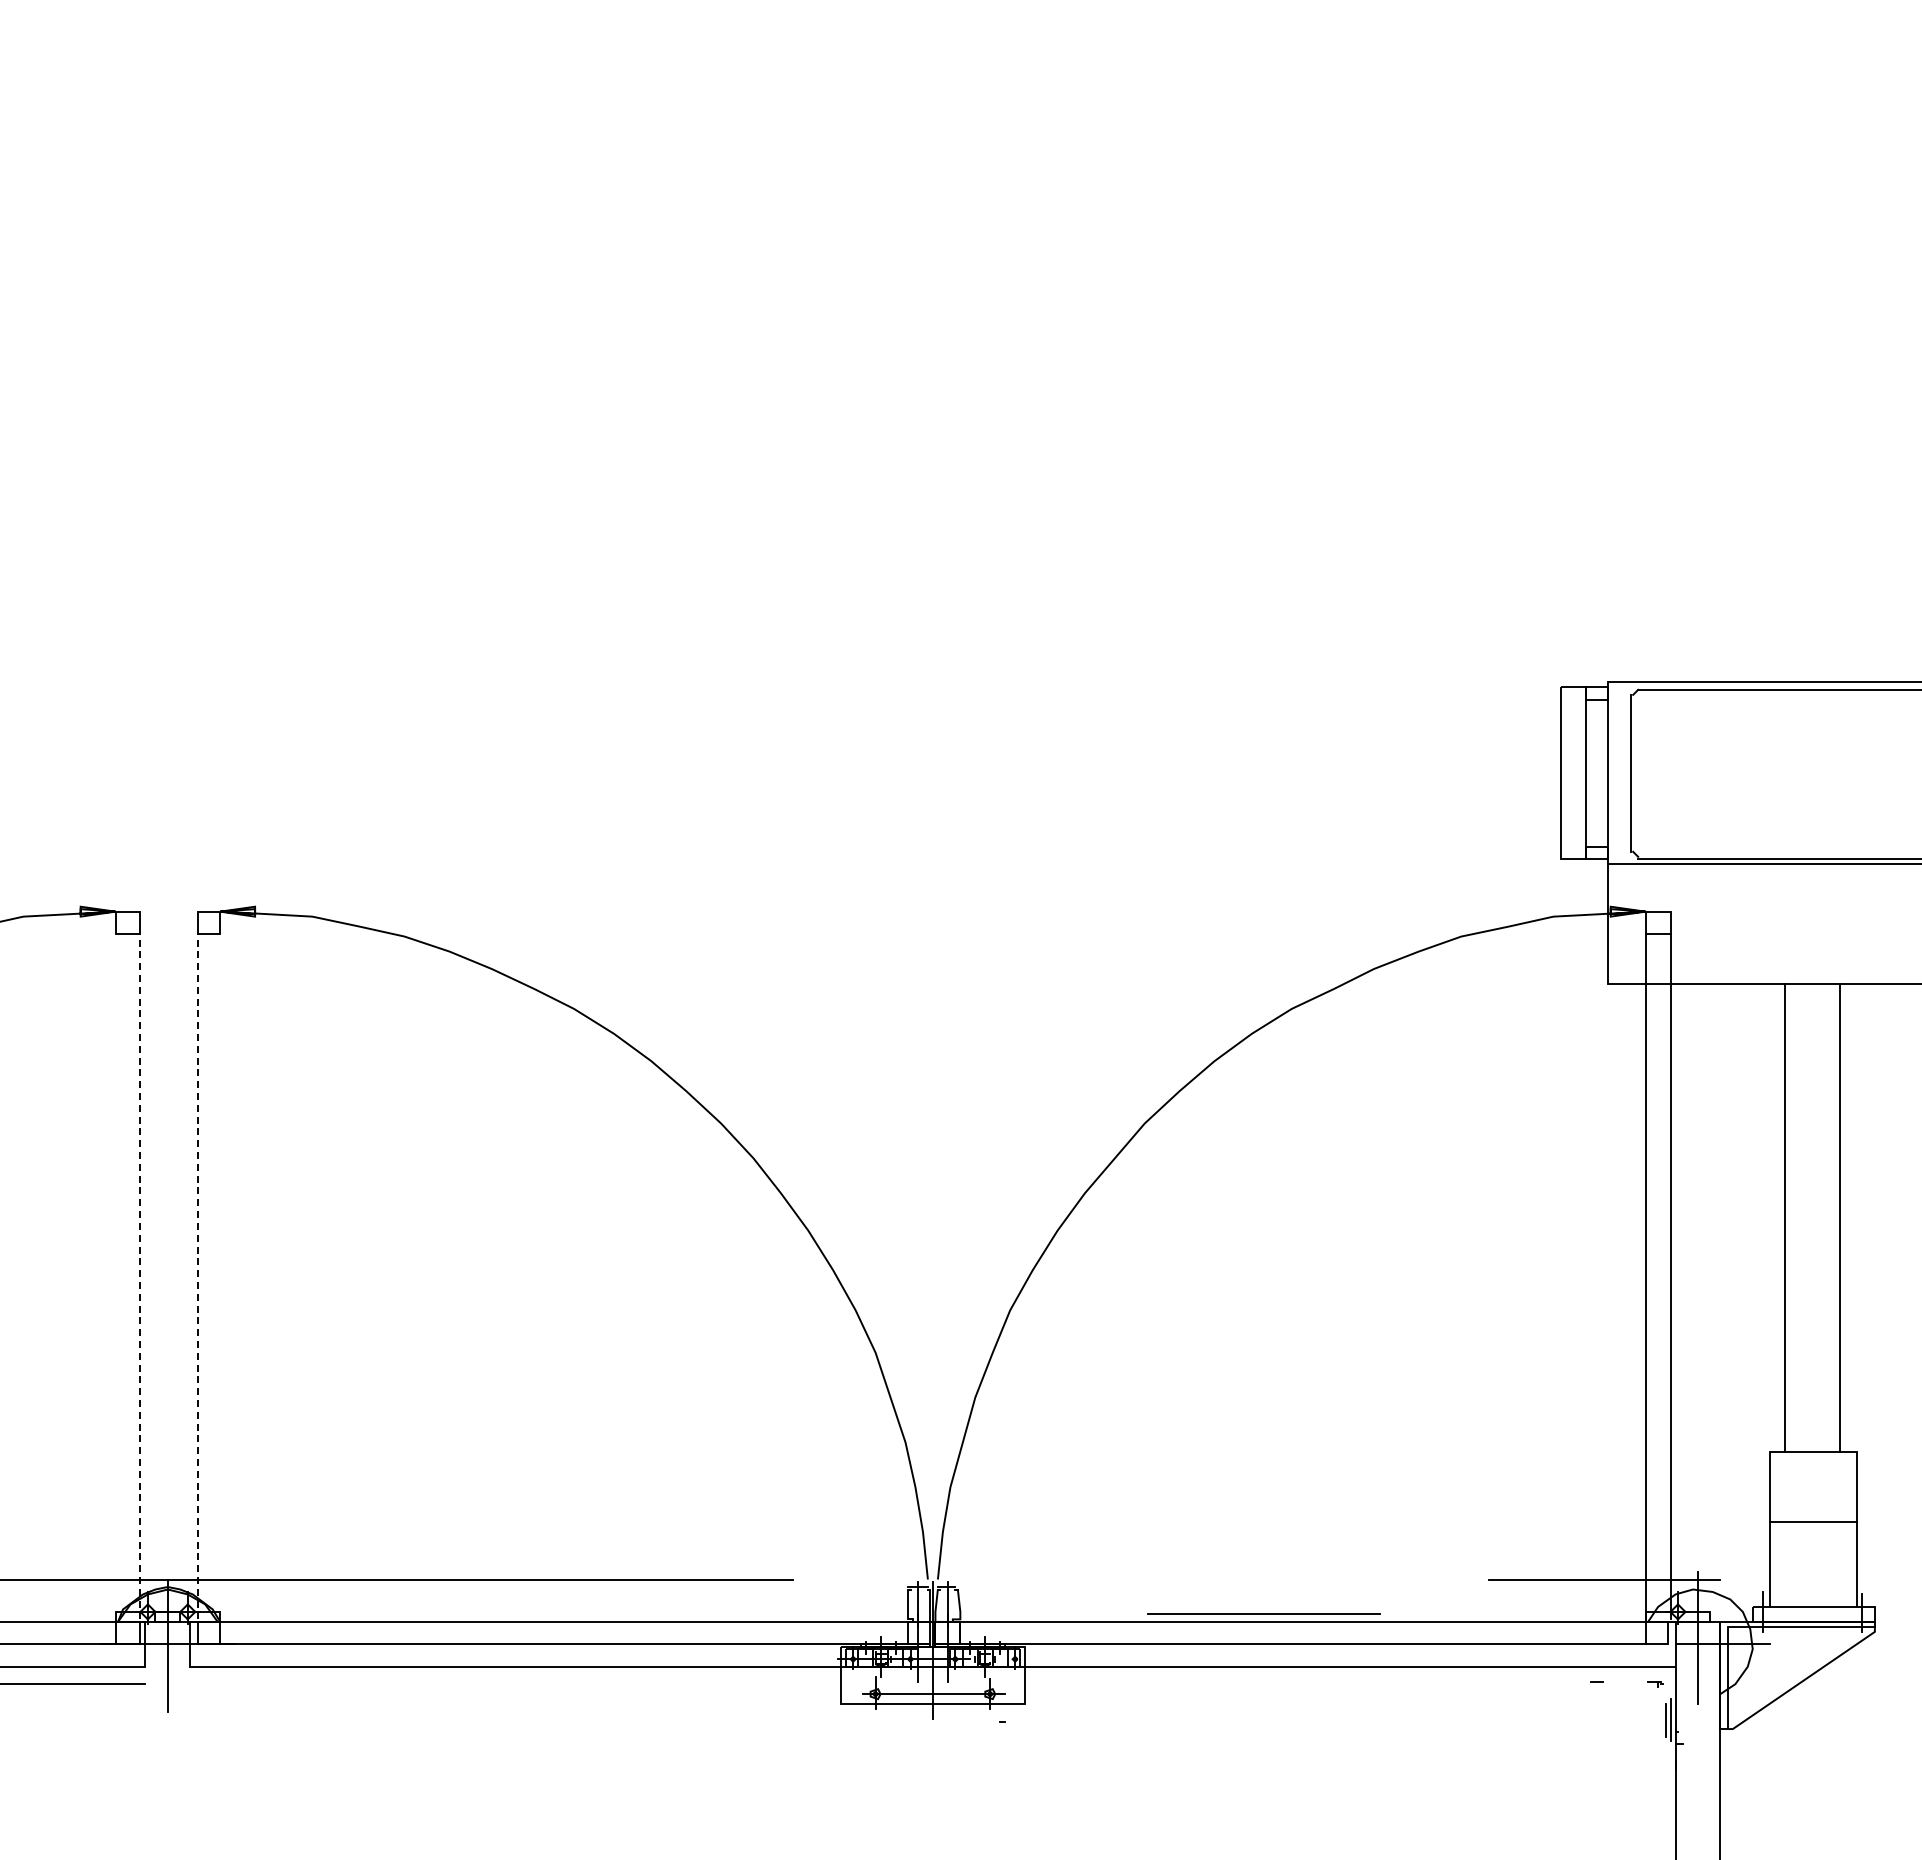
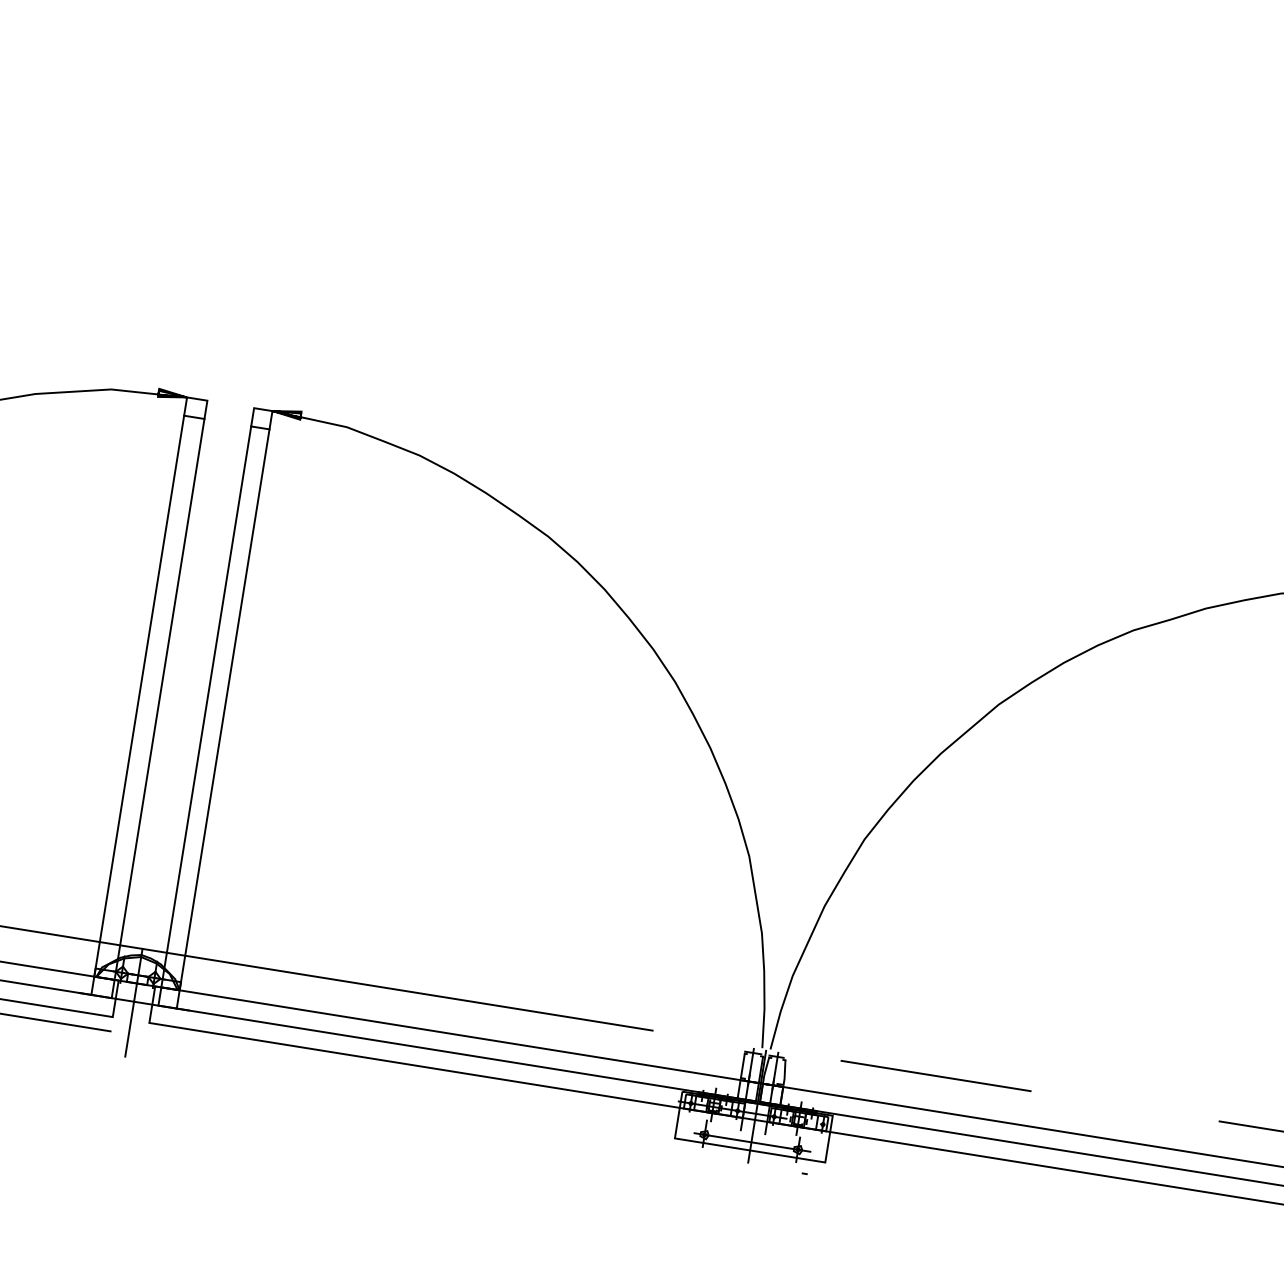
line: (115, 1276) -> (139, 694), added
line: (140, 1276) -> (159, 698), dashed -> solid
line: (197, 1276) -> (206, 705), dashed -> solid
line: (220, 1276) -> (225, 708), added
line: (1263, 1613) -> (935, 1075), moved

